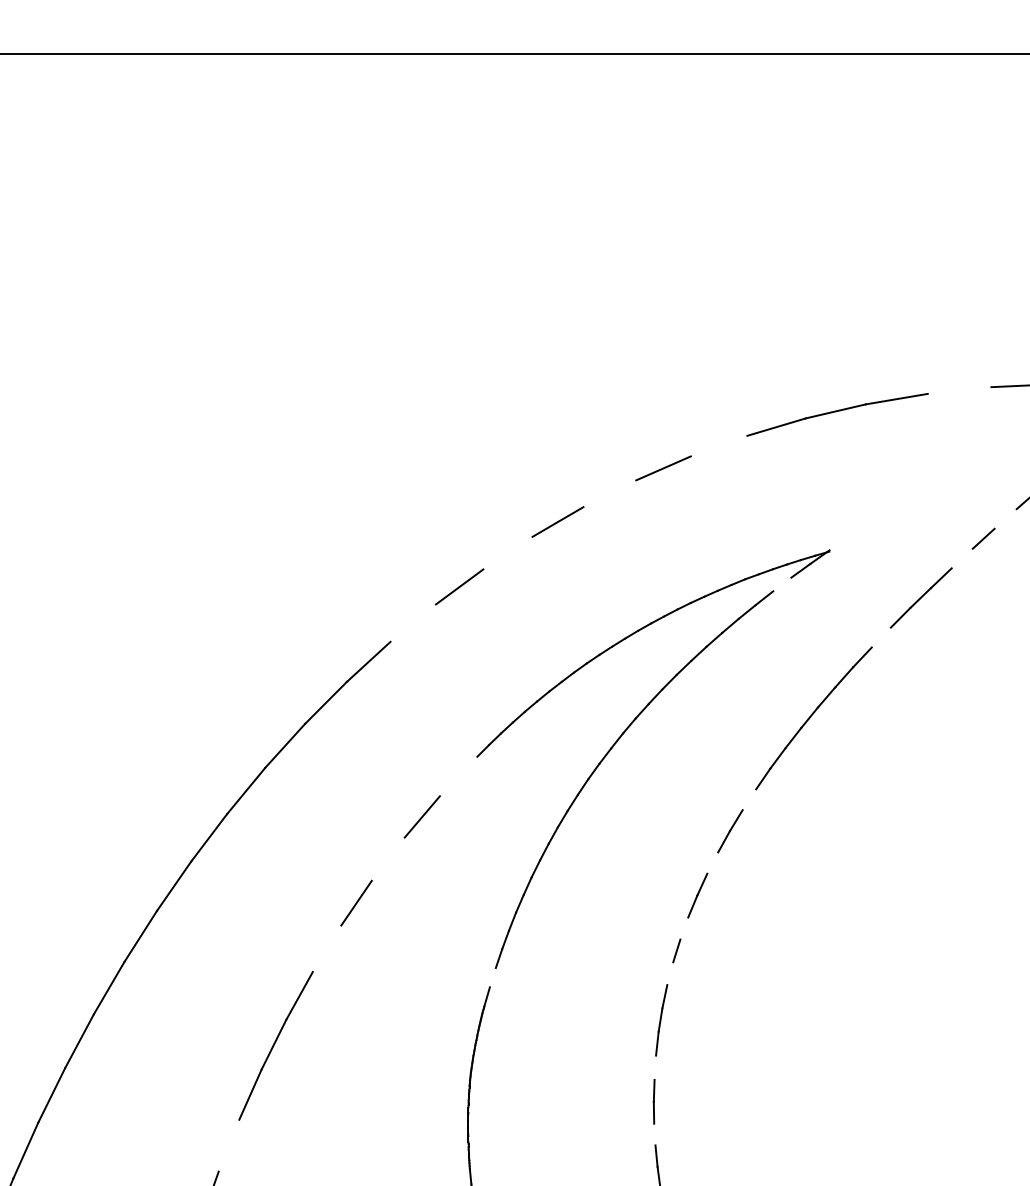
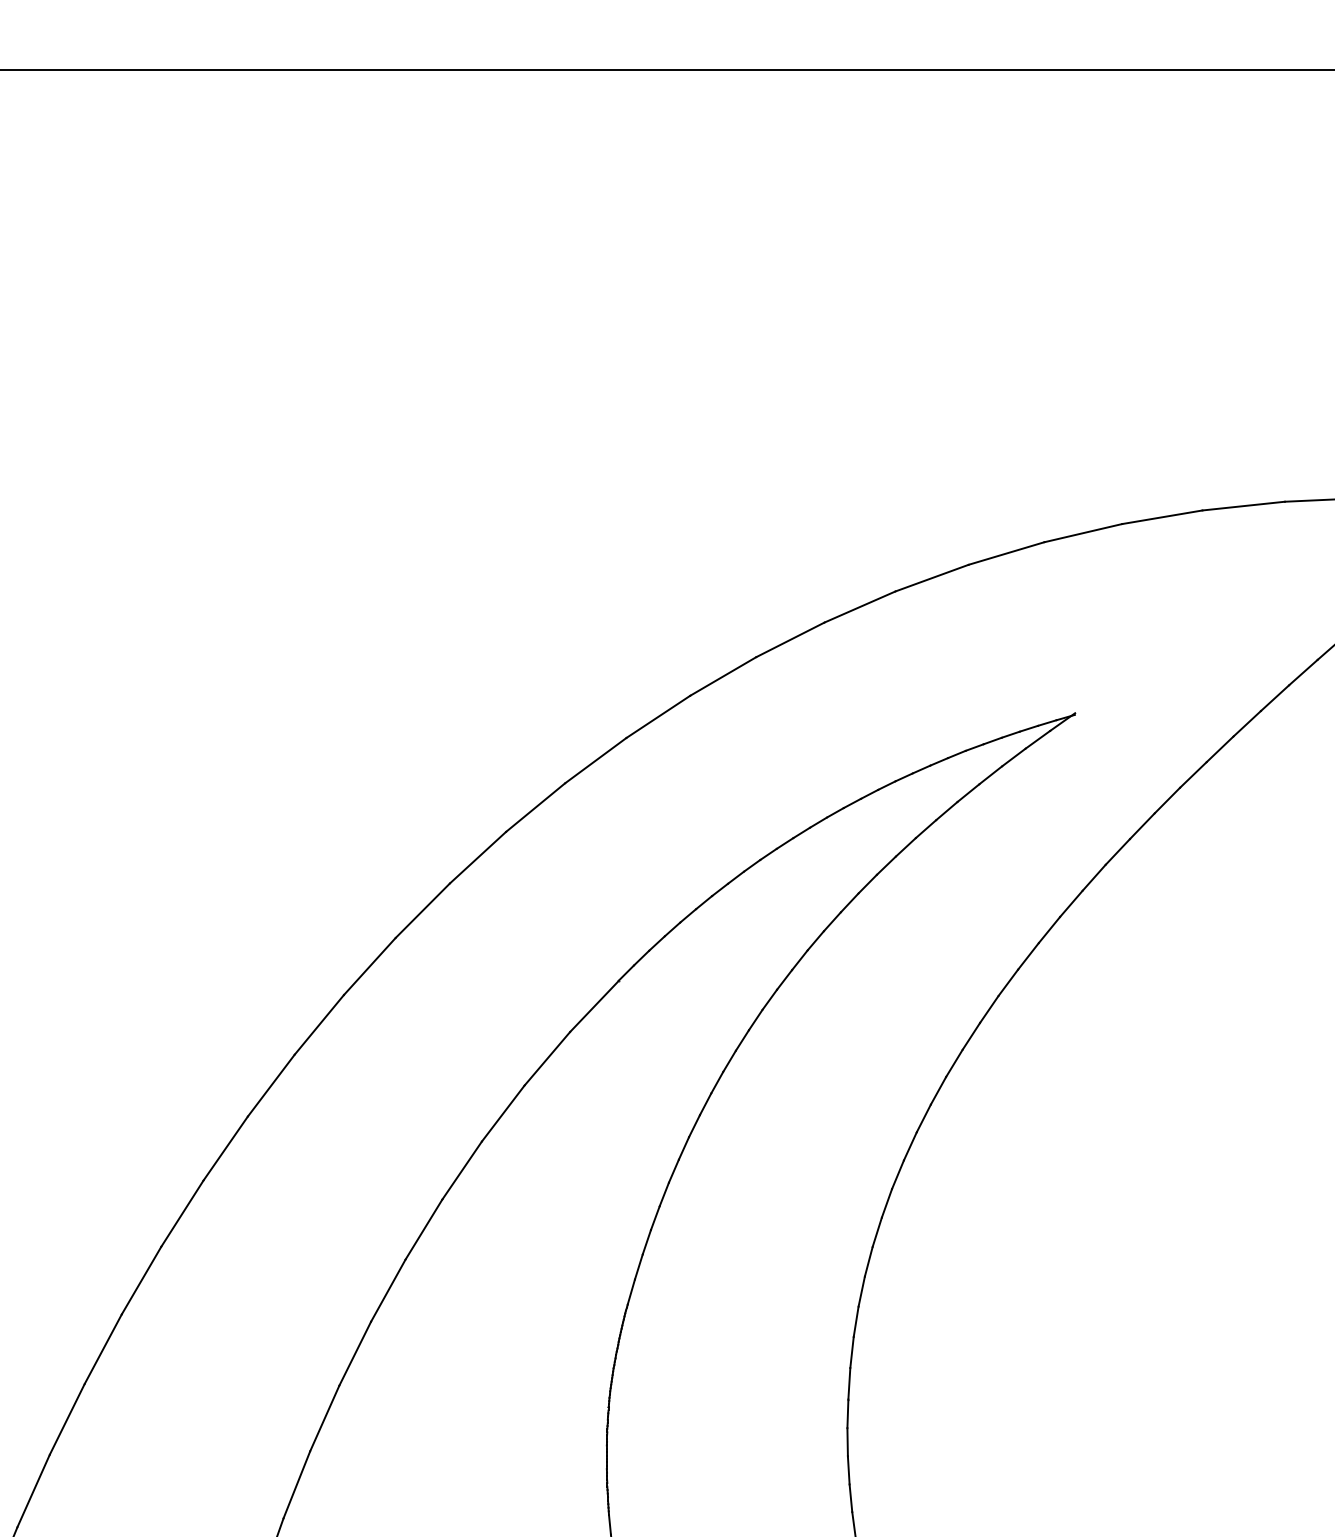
line: (959, 390) -> (1243, 505), added
line: (718, 445) -> (931, 577), added
line: (609, 493) -> (790, 639), added
line: (1005, 518) -> (1303, 672), added
line: (508, 552) -> (658, 716), added
line: (961, 558) -> (1246, 723), added
line: (781, 584) -> (1013, 757), added
line: (413, 623) -> (535, 807), added
line: (880, 637) -> (1141, 826), added
line: (458, 775) -> (594, 1005), added
line: (749, 799) -> (971, 1035), added
line: (387, 859) -> (502, 1113), added
line: (712, 863) -> (923, 1118), added
line: (683, 928) -> (886, 1203), added
line: (326, 948) -> (423, 1229), added
line: (670, 973) -> (868, 1261), added
line: (492, 977) -> (638, 1266), added
line: (655, 1067) -> (849, 1383), added
line: (654, 1134) -> (848, 1470), added
line: (228, 1145) -> (296, 1484), added

